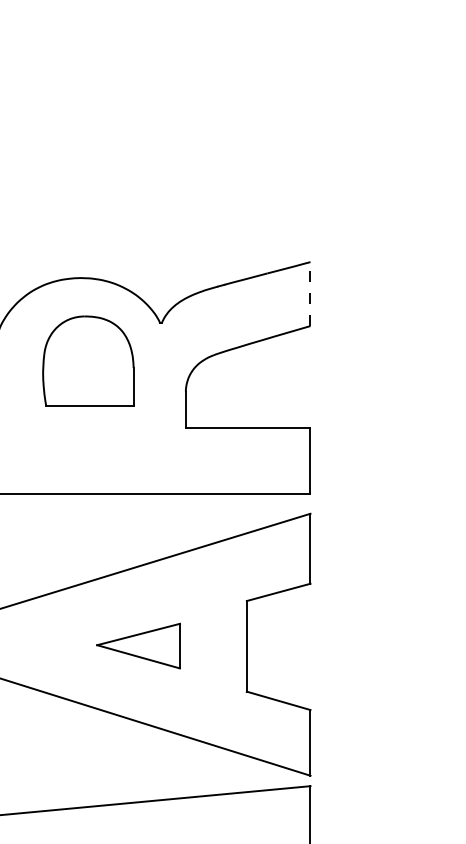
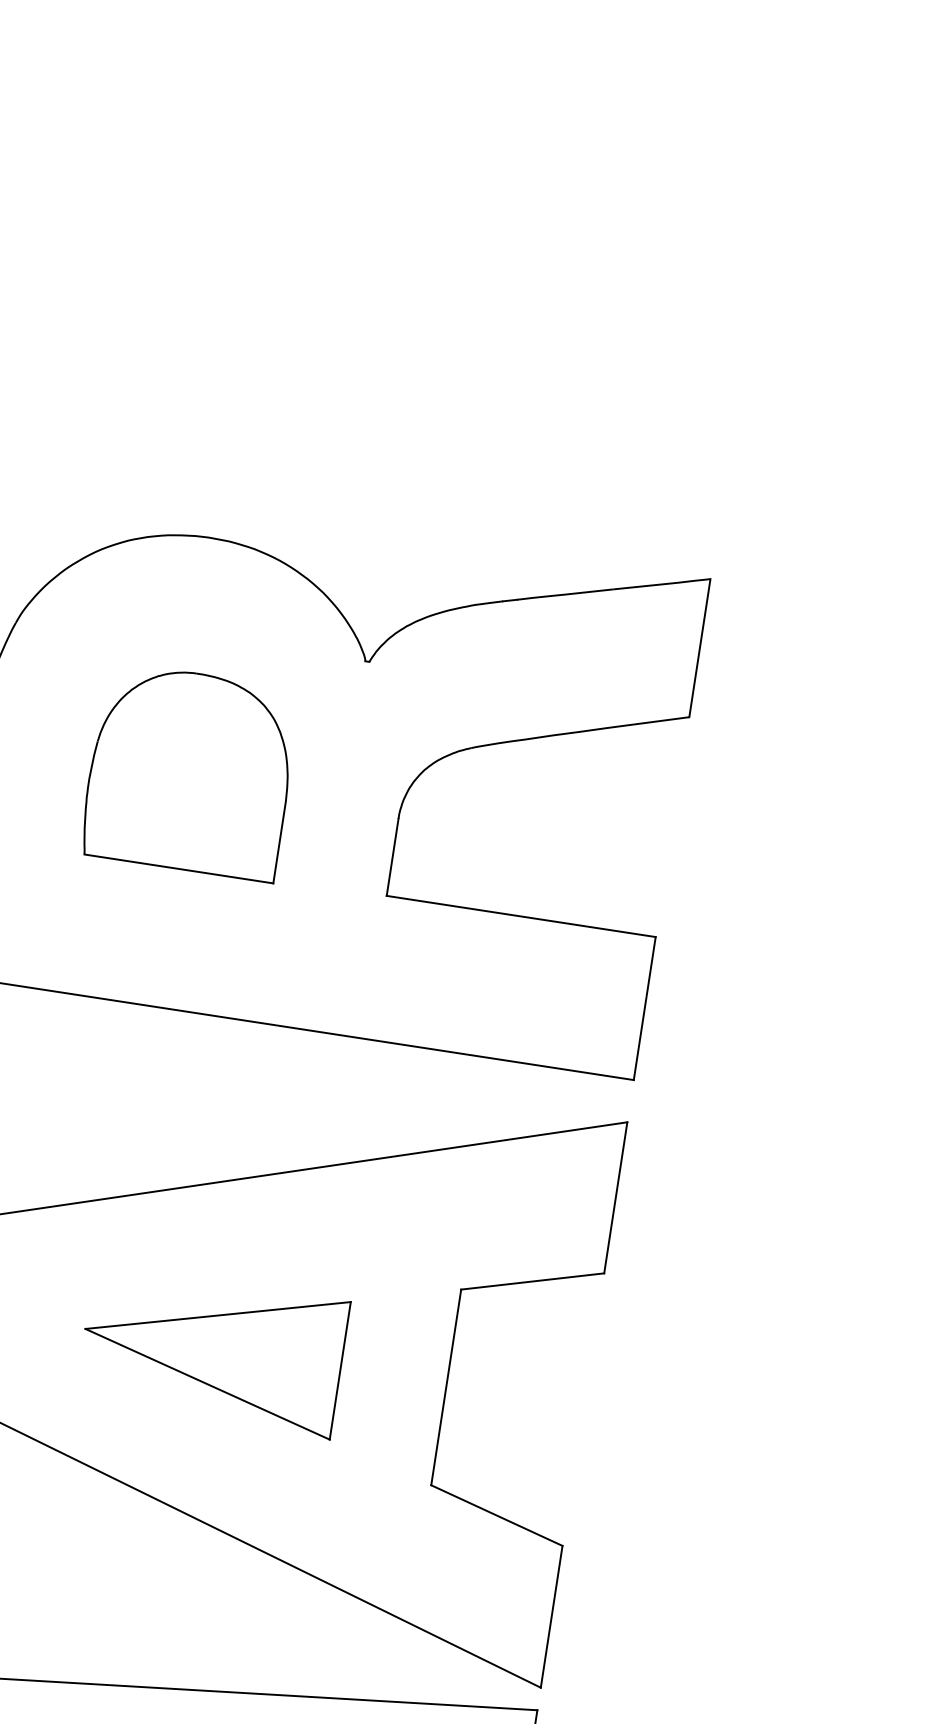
line: (310, 294) -> (699, 649), dashed -> solid
part: (88, 360) -> (190, 769), moved
part: (138, 645) -> (212, 1349), size x1.43

